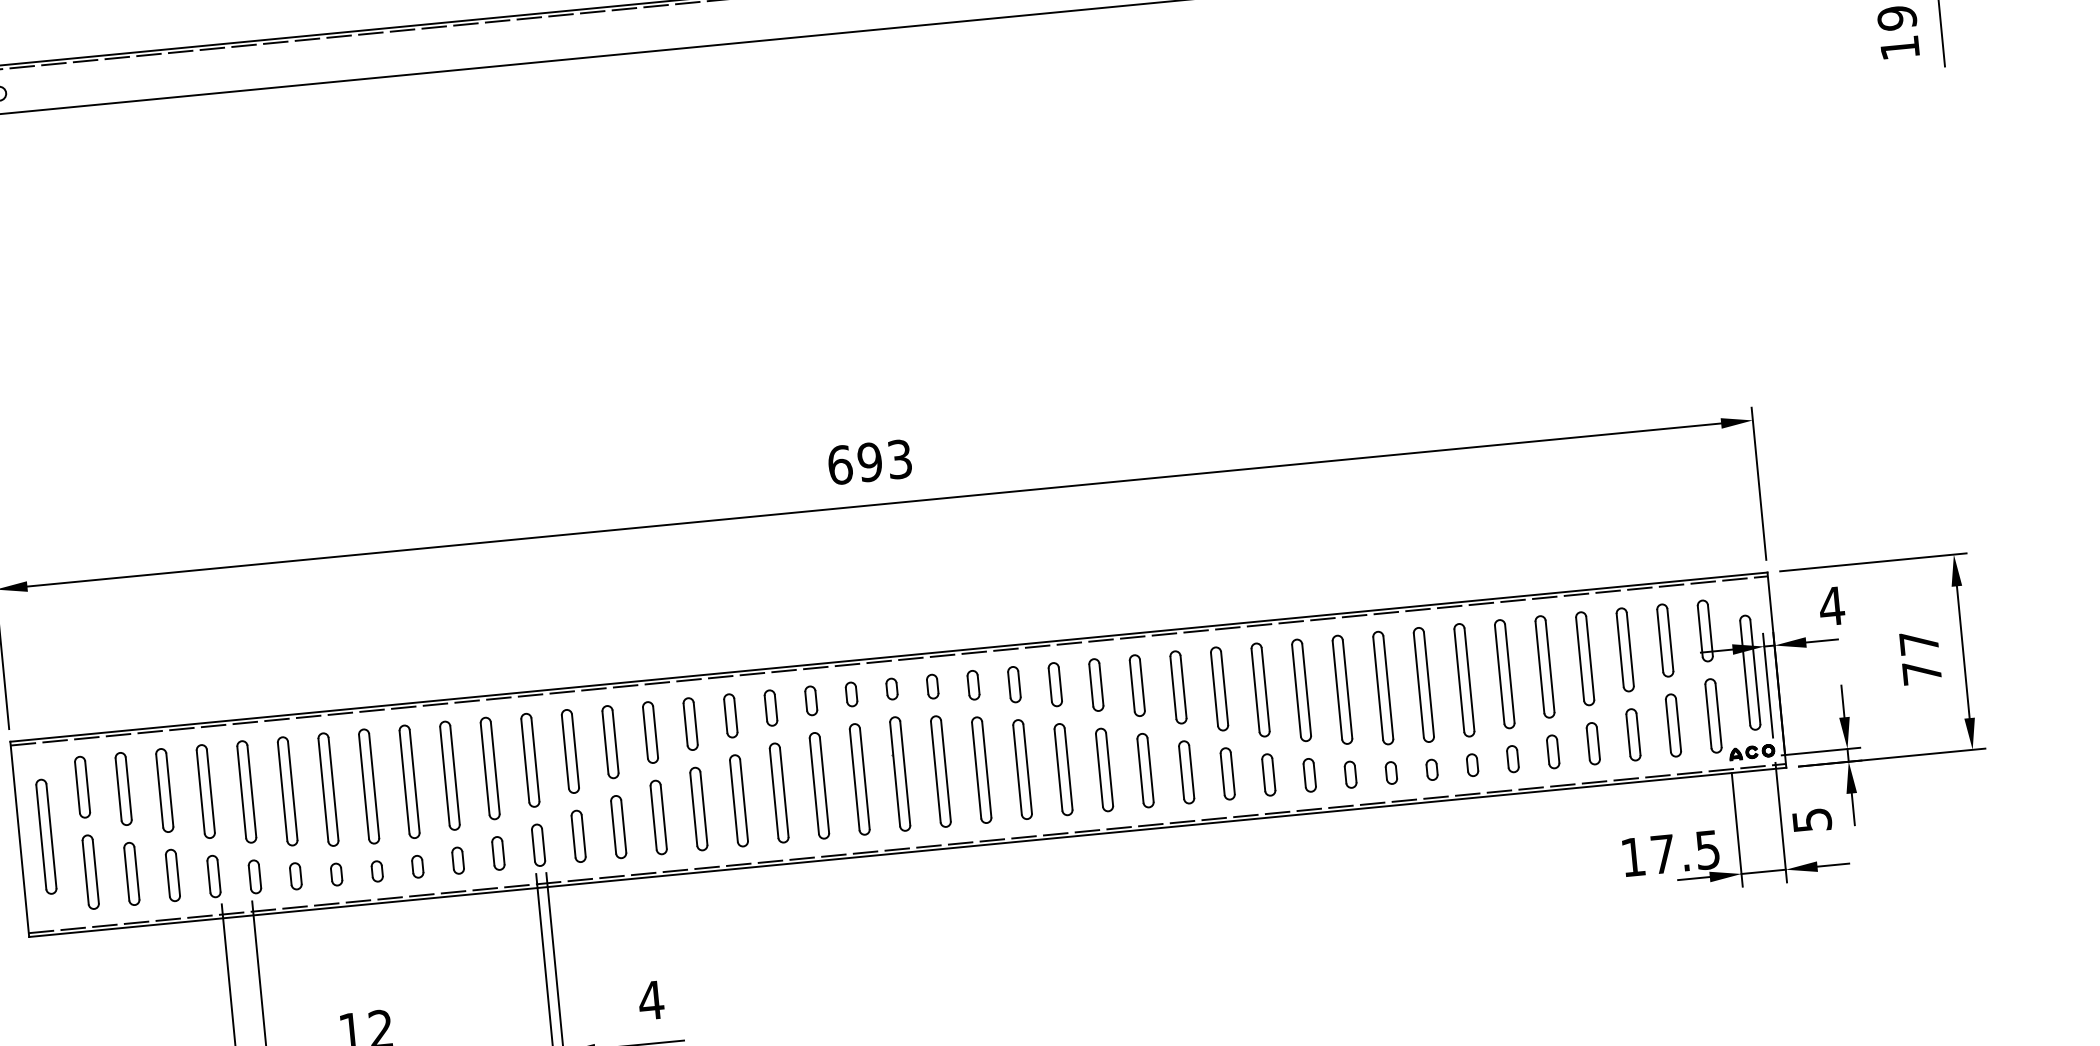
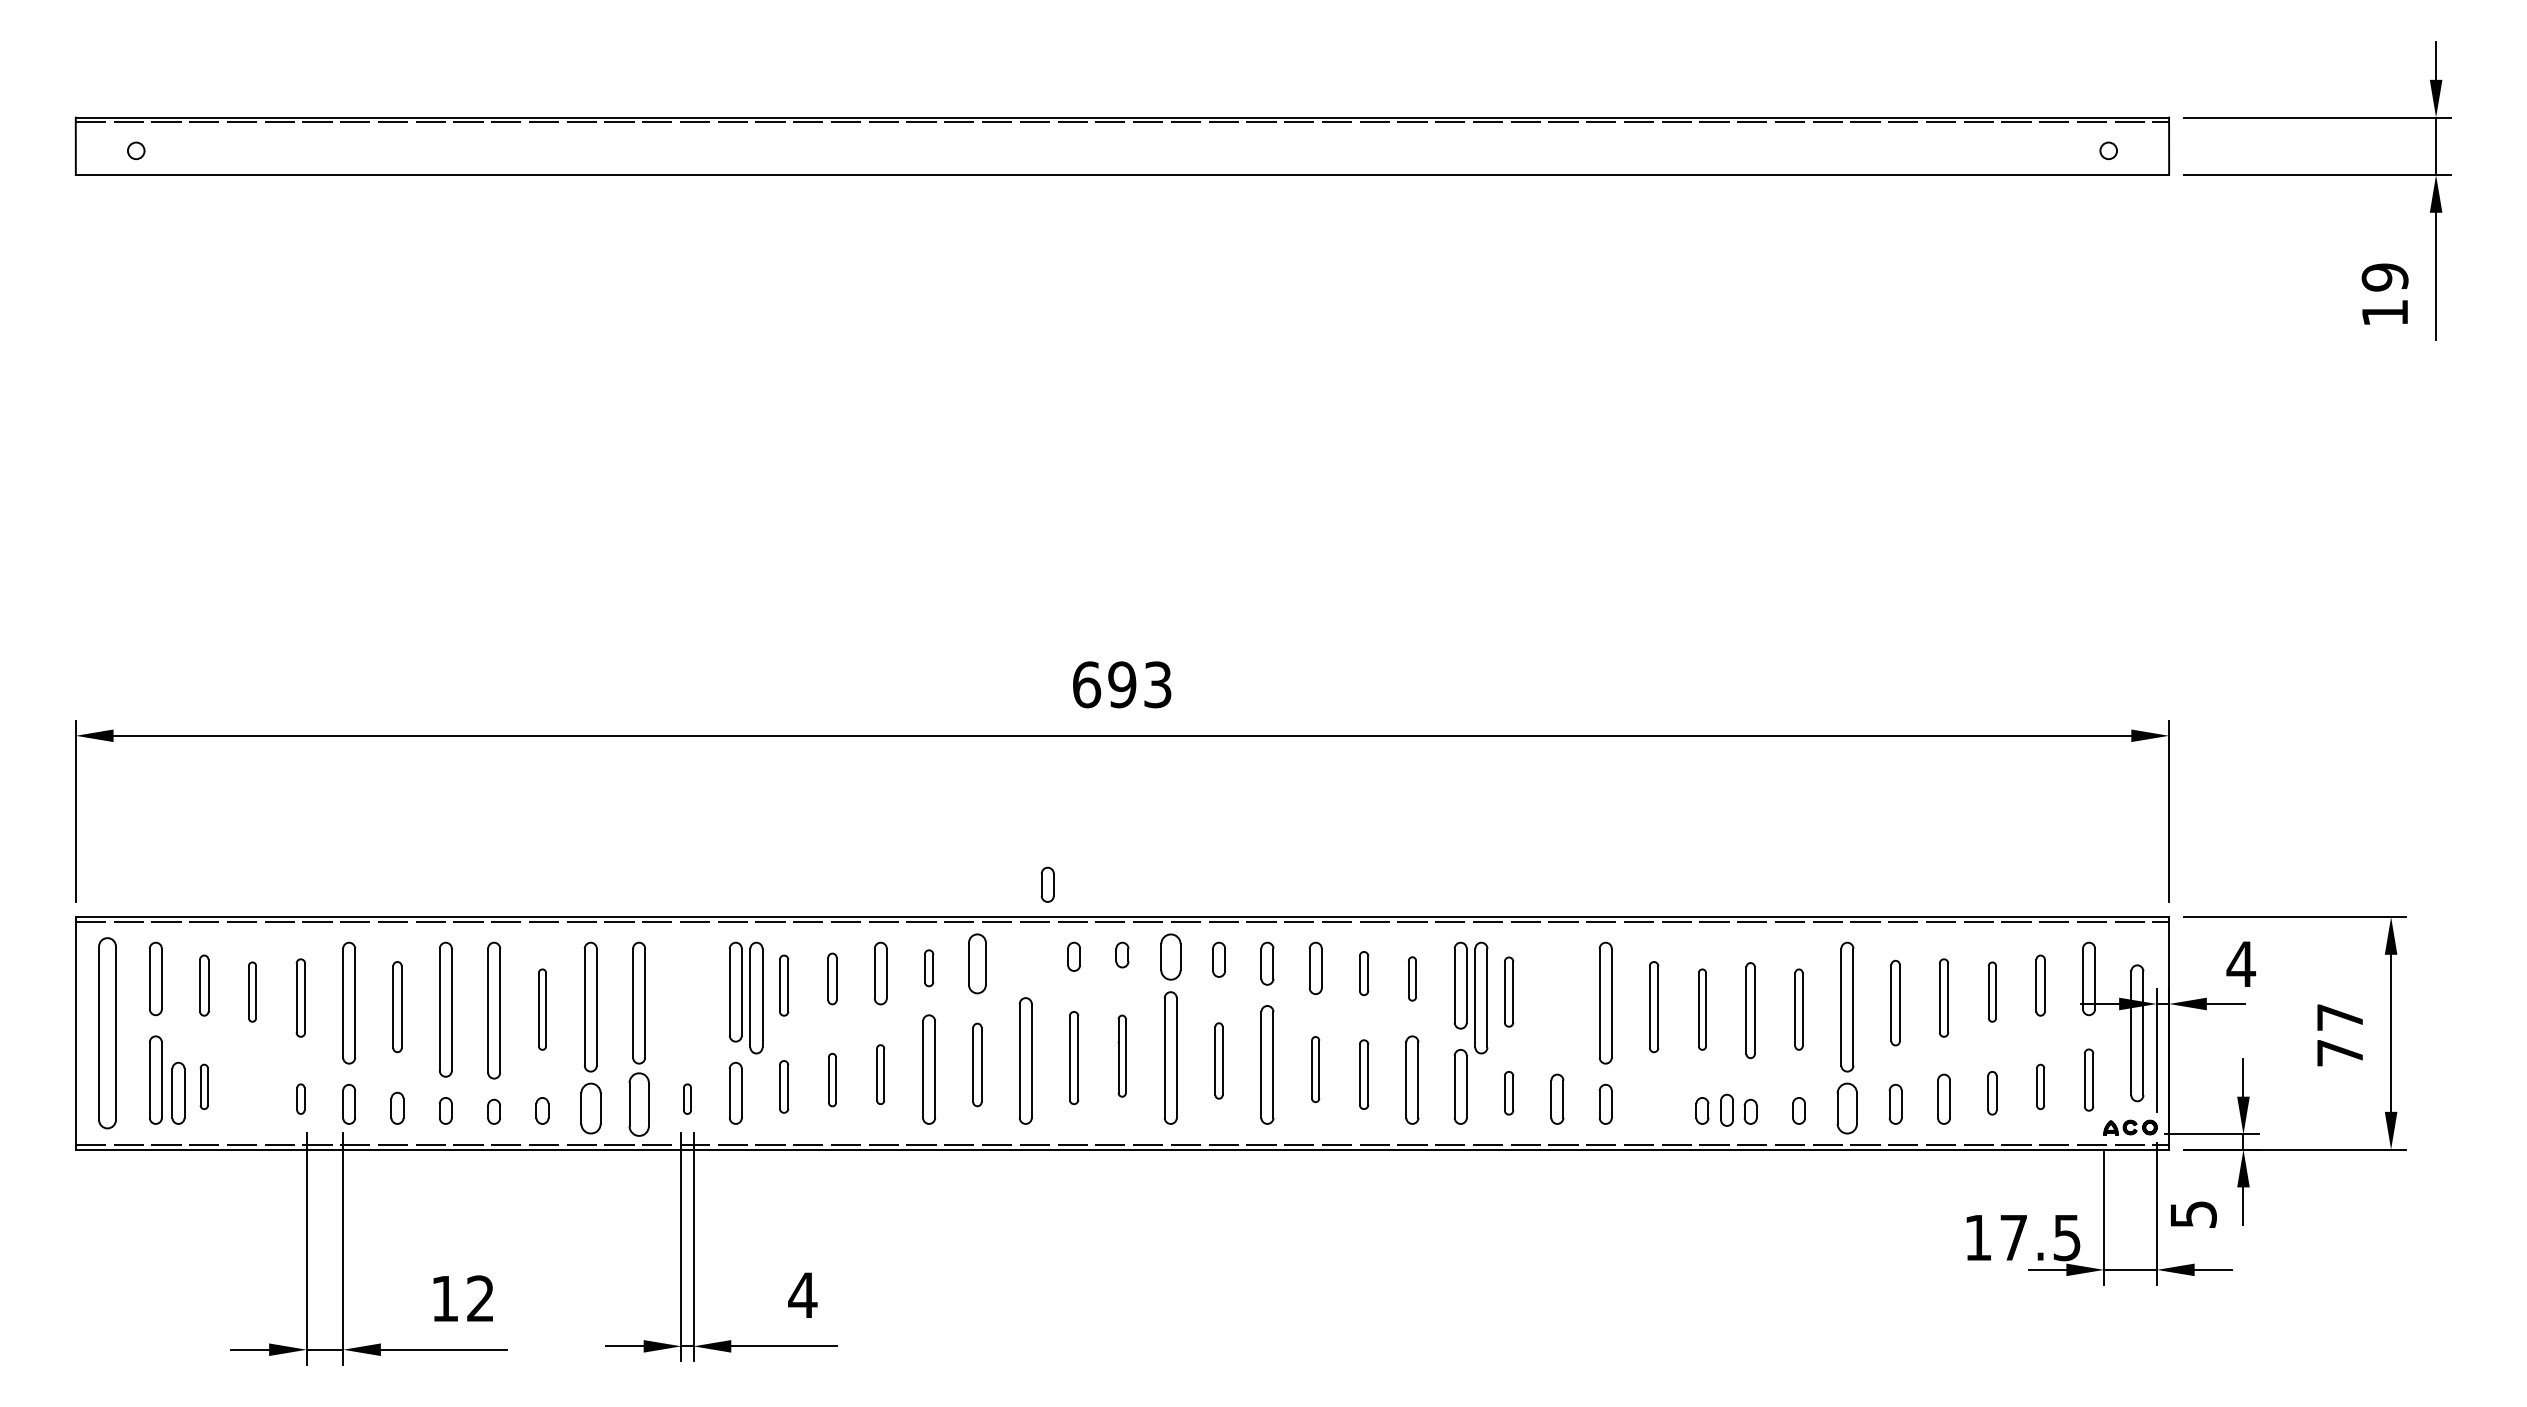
part: (1665, 640) -> (2040, 985), size x0.7
part: (1625, 649) -> (1992, 991), size x0.6
part: (1584, 658) -> (1943, 997), size x0.7
part: (1544, 666) -> (1895, 1002), size x0.7
part: (1463, 680) -> (1798, 1009), size x0.6
part: (1423, 684) -> (1750, 1010), size x0.7
part: (1095, 685) -> (1363, 973), size x0.7
part: (1137, 685) -> (1412, 978), size x0.6
part: (932, 686) -> (1170, 956), size x1.6
part: (1383, 687) -> (1702, 1009), size x0.6
part: (1219, 688) -> (1508, 991), size x0.7
part: (1260, 689) -> (1481, 997), moved
part: (1341, 689) -> (1653, 1006), size x0.7
part: (811, 700) -> (1047, 884), moved
part: (771, 707) -> (977, 963), size x1.4
part: (730, 715) -> (928, 967), size x0.7
part: (1713, 715) -> (2088, 1079), size x0.7
part: (1673, 725) -> (2040, 1086), size x0.6
part: (650, 732) -> (832, 978), size x0.7
part: (1633, 734) -> (1992, 1092), size x0.7
part: (609, 742) -> (783, 985), size x0.7
part: (1512, 758) -> (1847, 1107), size x1.6
part: (530, 759) -> (756, 997), moved
part: (981, 769) -> (1218, 1060), size x0.6
part: (1063, 769) -> (1315, 1069), size x0.6
part: (1104, 769) -> (1363, 1074), size x0.7
part: (899, 773) -> (1121, 1055), size x0.6
part: (1227, 773) -> (1508, 1092), size x0.7
part: (1350, 774) -> (1726, 1109), moved
part: (859, 779) -> (1073, 1057), size x0.7
part: (409, 781) -> (542, 1009), size x0.6
part: (123, 788) -> (204, 985), size x0.7
part: (164, 789) -> (252, 991), size x0.6
part: (287, 790) -> (397, 1006), size x0.7
part: (205, 791) -> (300, 997), size x0.7
part: (779, 792) -> (977, 1064), size x0.7
part: (698, 808) -> (880, 1074), size x0.6
part: (658, 816) -> (832, 1079), size x0.6
part: (618, 826) -> (783, 1086), size x0.7
part: (46, 836) -> (107, 1033), size x1.4
part: (538, 844) -> (687, 1098), size x0.6
part: (497, 852) -> (638, 1103), size x1.6
part: (457, 860) -> (590, 1107), size x1.6
part: (132, 873) -> (204, 1086), size x0.6
part: (172, 874) -> (178, 1092), moved
part: (213, 875) -> (300, 1098), size x0.6

